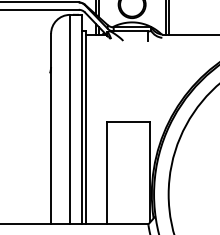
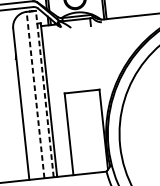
line: (70, 119) -> (35, 94), solid -> dashed
line: (81, 119) -> (44, 93), solid -> dashed

